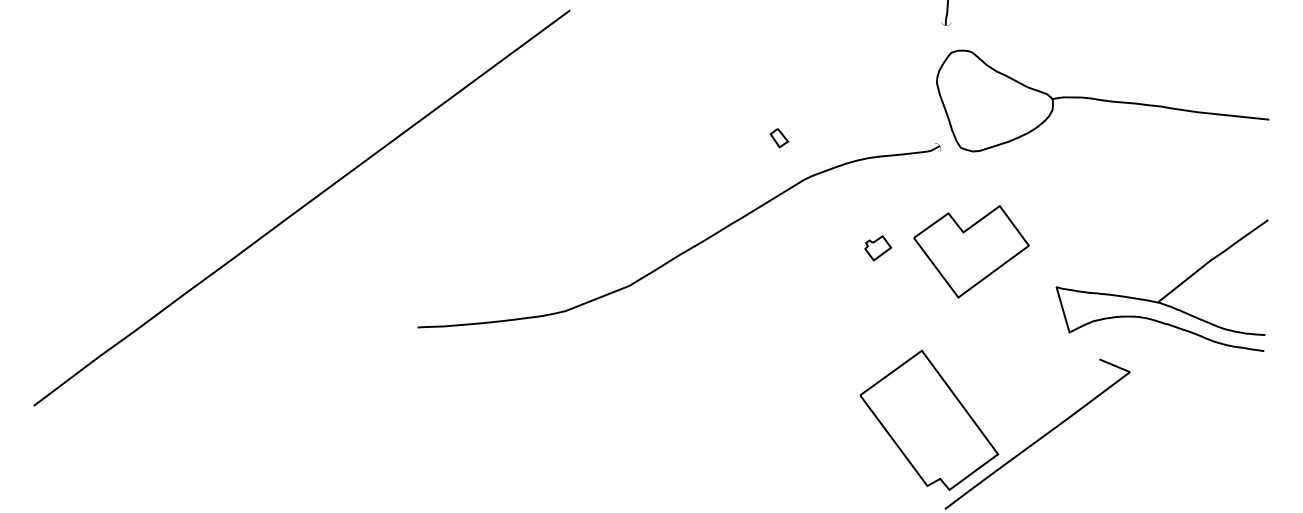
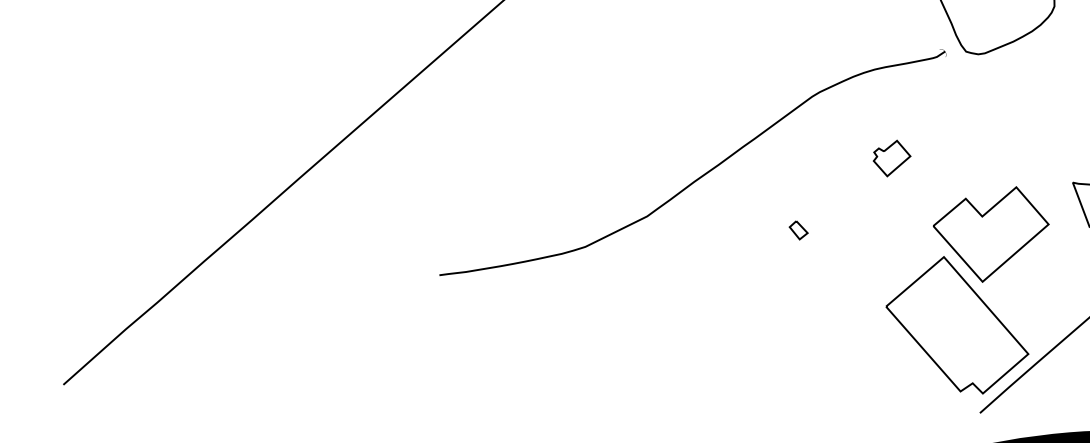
part: (779, 138) -> (798, 230), moved
part: (877, 248) -> (891, 158), size x1.43
part: (971, 251) -> (991, 234), moved

